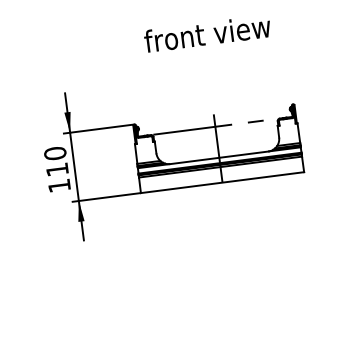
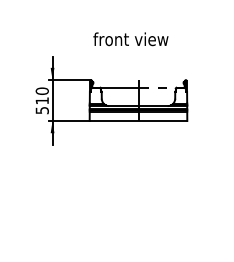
text: (206, 34) -> (130, 39), moved
text: (58, 185) -> (41, 110), 110 -> 510

